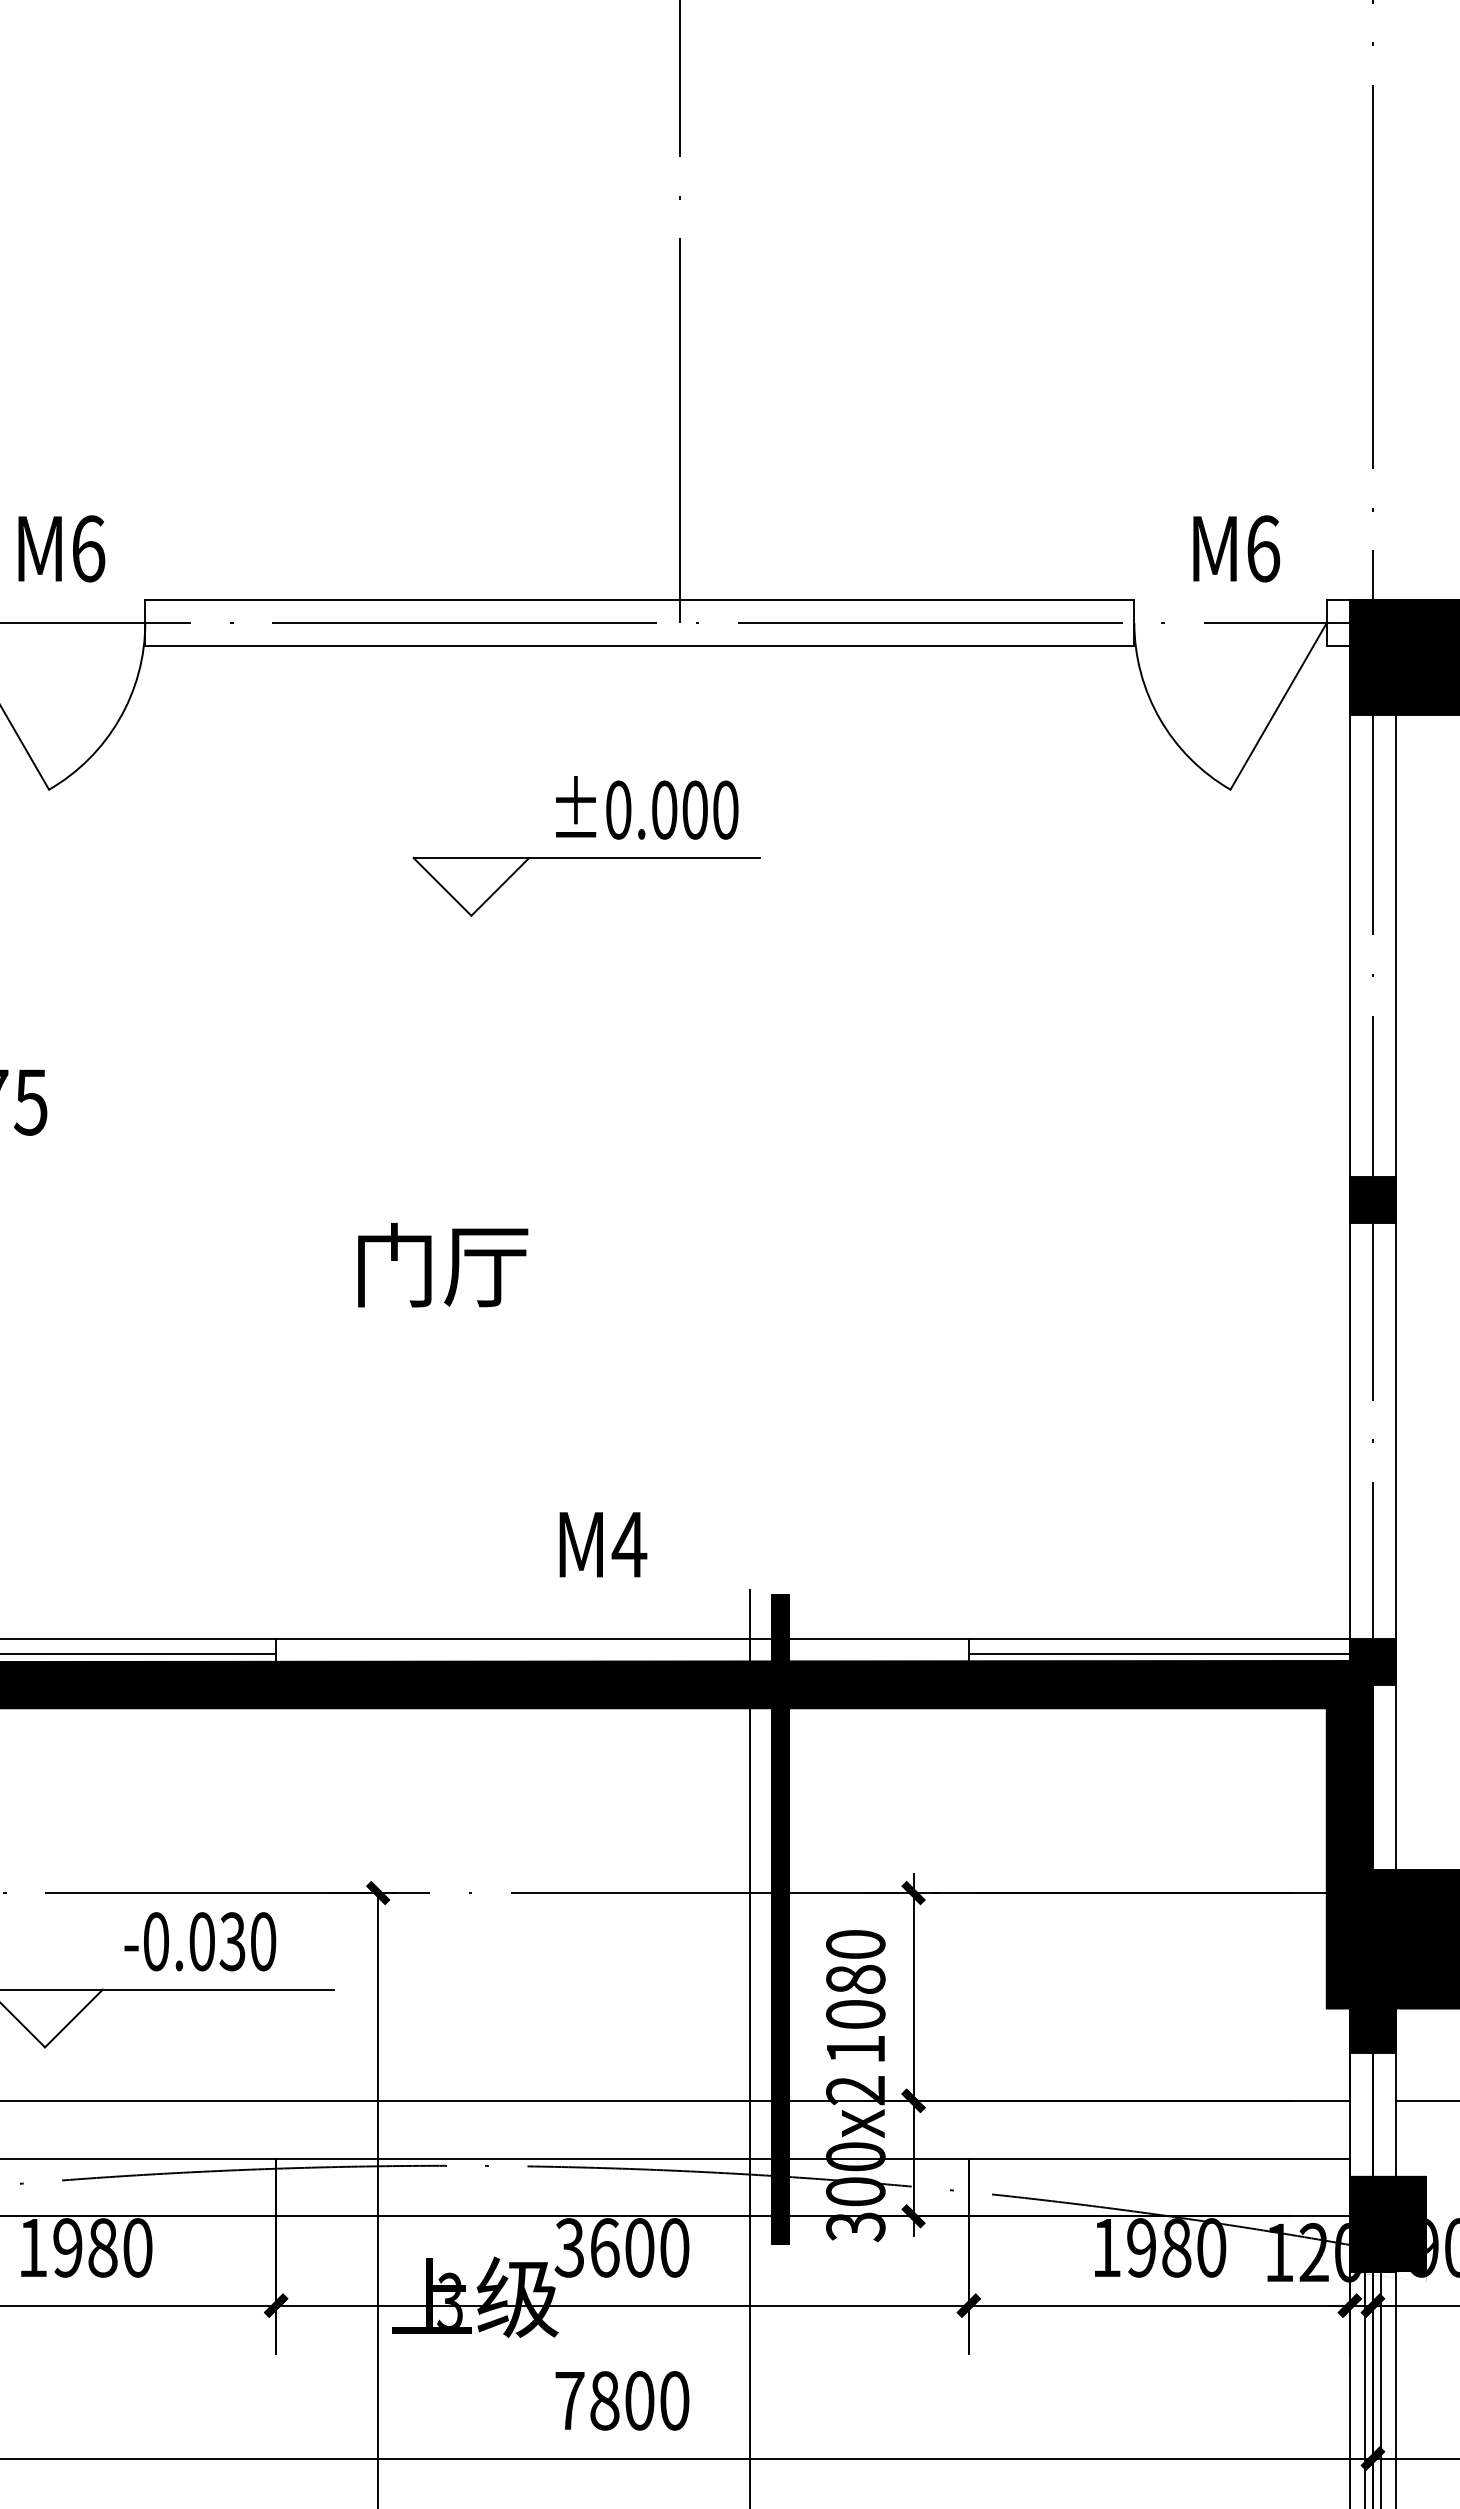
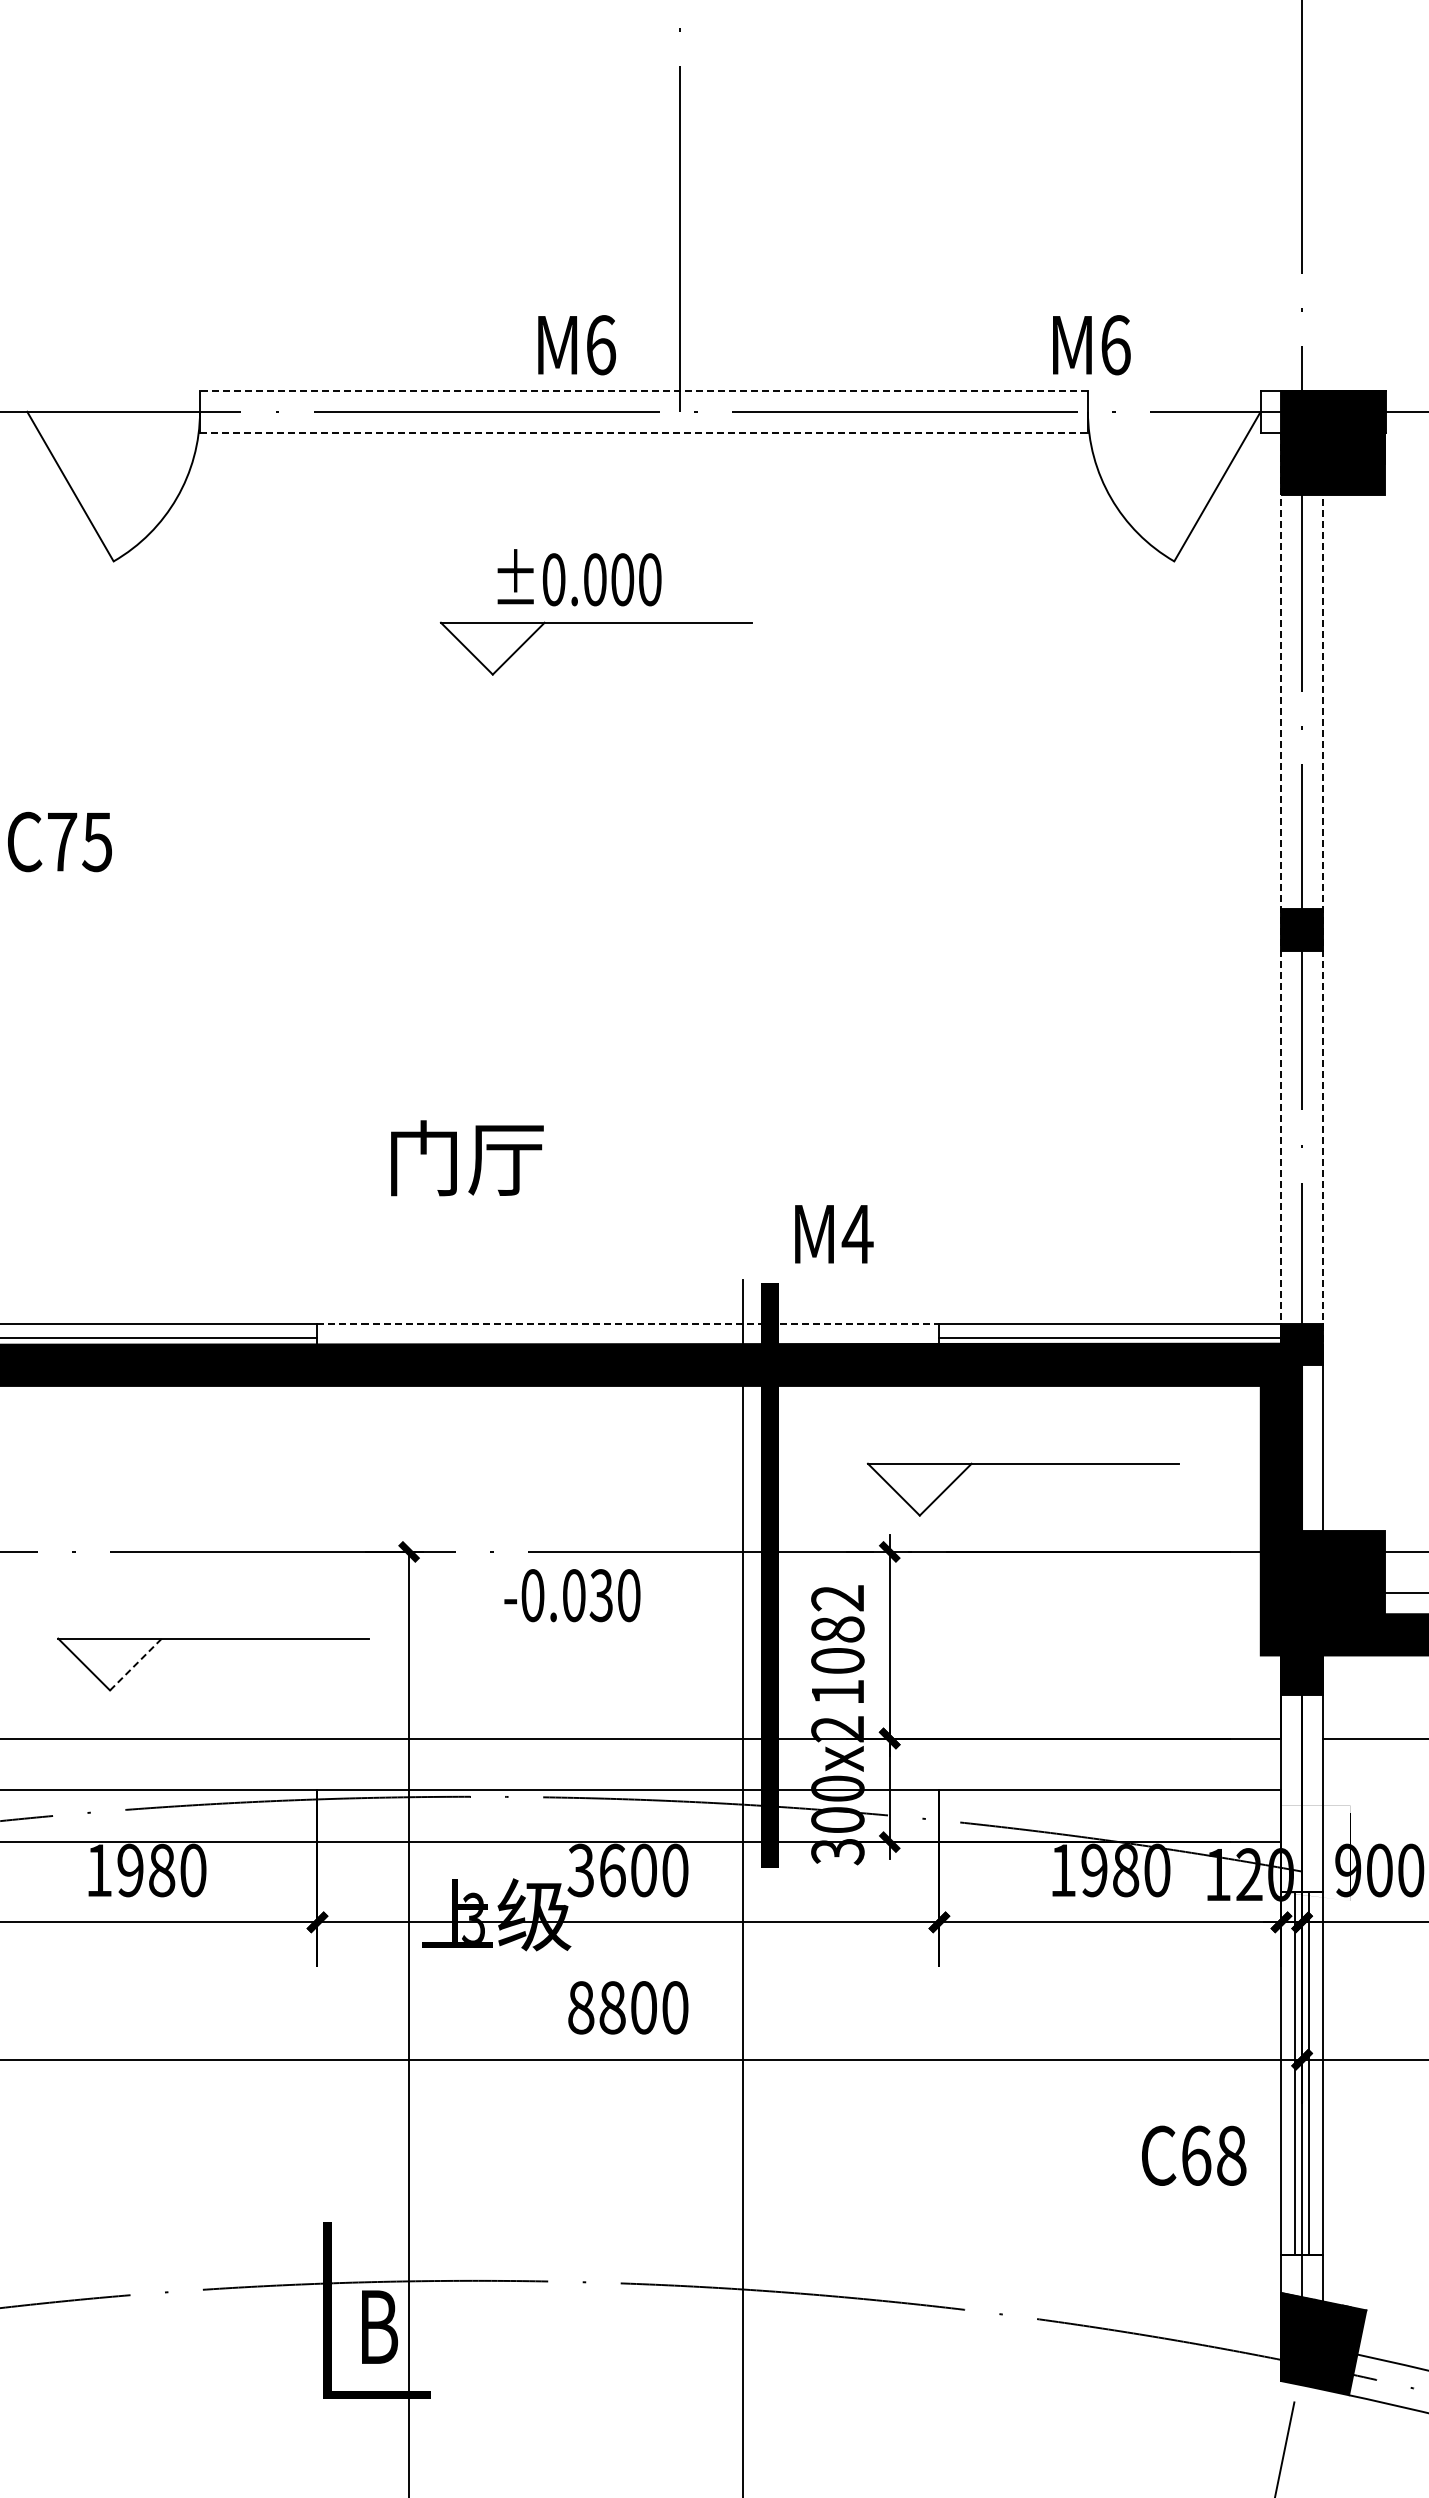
text: (61, 549) -> (576, 345), moved
text: (1236, 549) -> (1091, 345), moved
line: (639, 600) -> (643, 391), solid -> dashed
line: (639, 646) -> (643, 432), solid -> dashed
text: (647, 807) -> (579, 577), moved
line: (1349, 1142) -> (1281, 878), solid -> dashed
line: (1395, 1155) -> (1322, 889), solid -> dashed
text: (443, 1265) -> (467, 1158), moved
text: (603, 1545) -> (834, 1234), moved
line: (622, 1638) -> (628, 1323), solid -> dashed
part: (1061, 1795) -> (1022, 1464), added
text: (200, 1941) -> (572, 1595), moved
text: (855, 1944) -> (837, 1598), 1080 -> 1082
line: (73, 2018) -> (135, 1664), solid -> dashed
fill: (1387, 2223) -> (1315, 1848), removed
text: (570, 2400) -> (581, 2007), 7800 -> 8800

